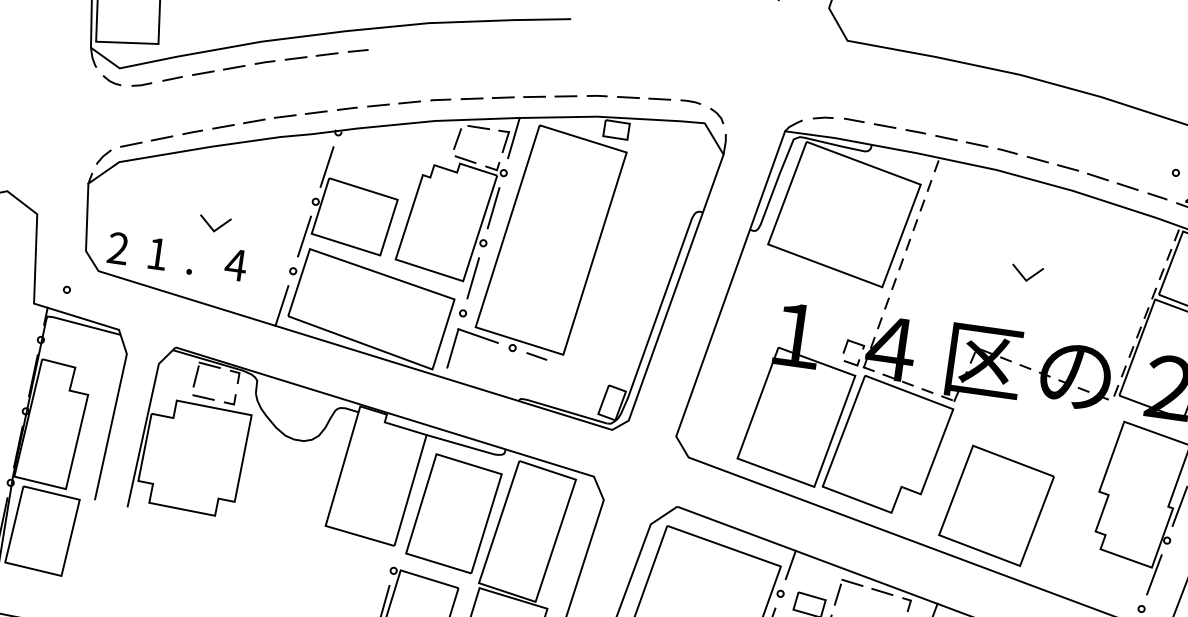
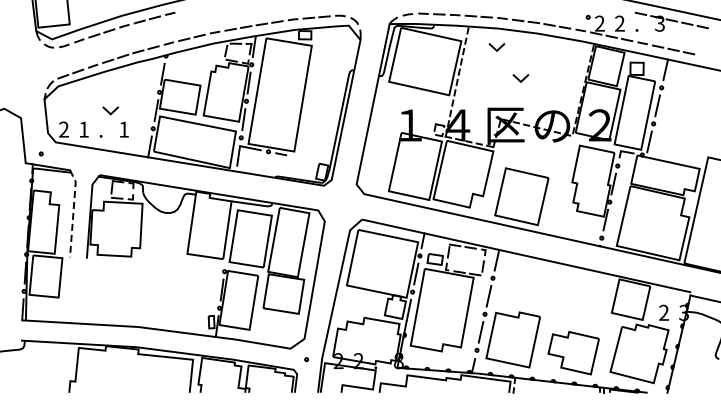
line: (985, 208) -> (495, 48), added
text: (234, 264) -> (123, 129), 4 -> 1
line: (114, 413) -> (73, 212), solid -> dashed

